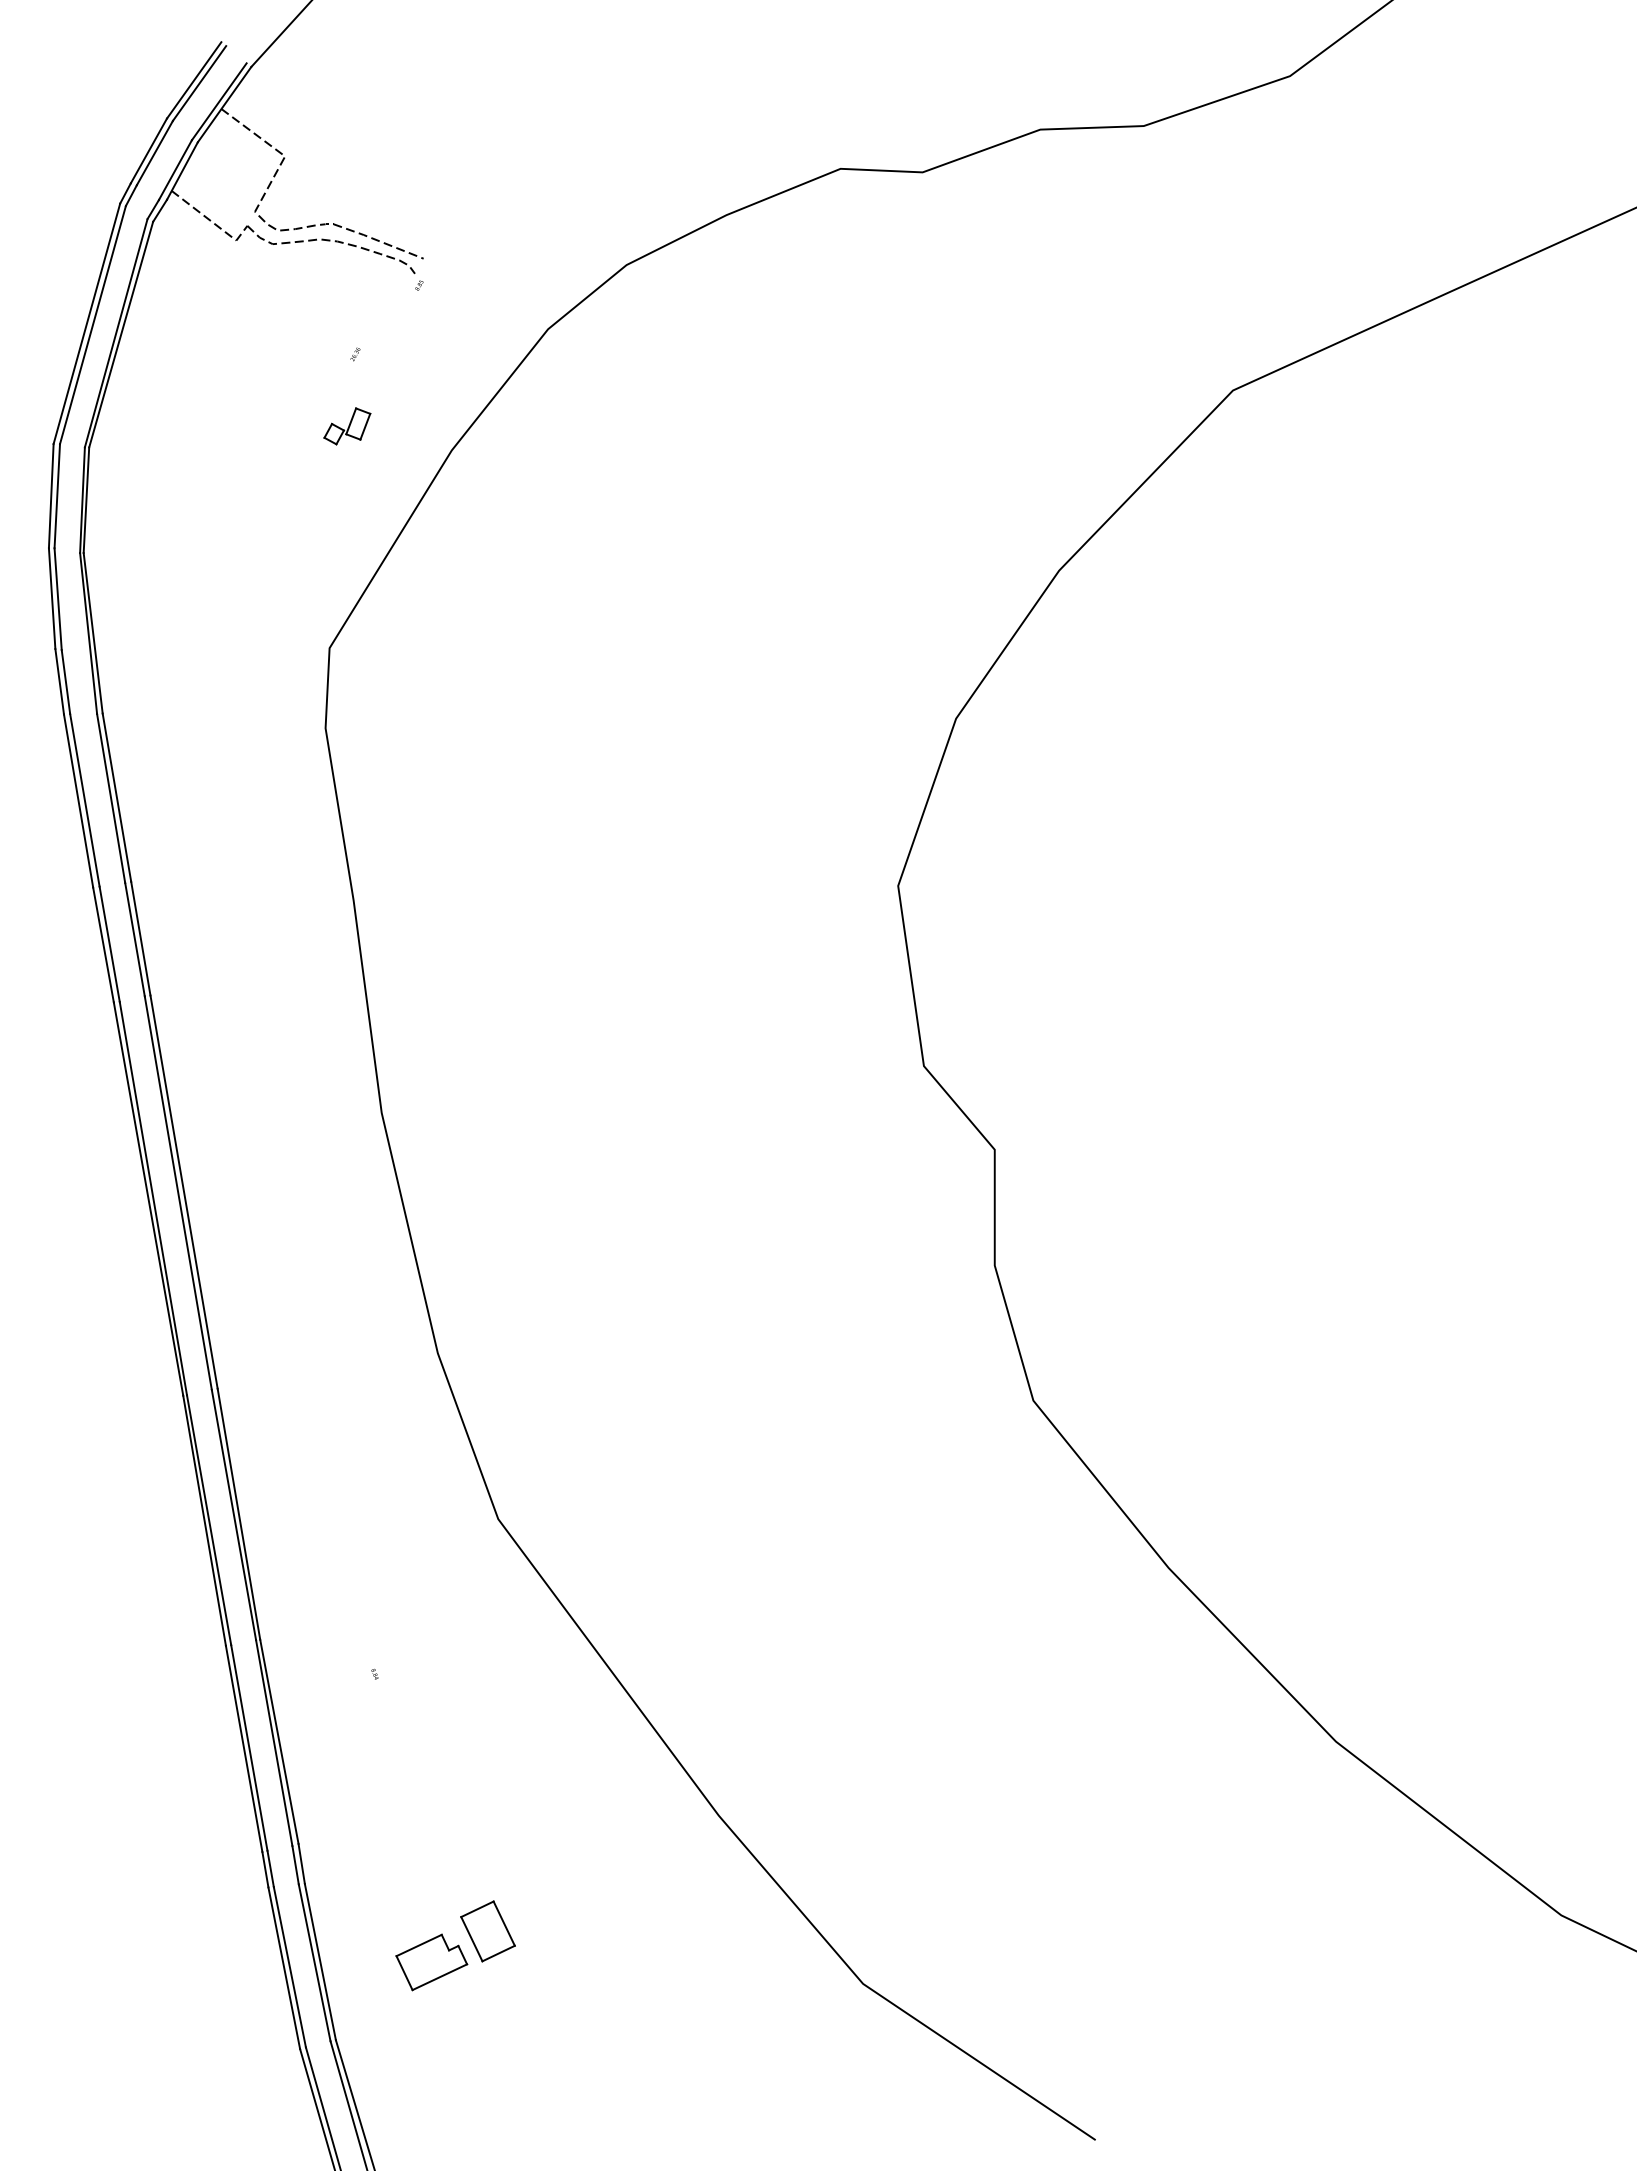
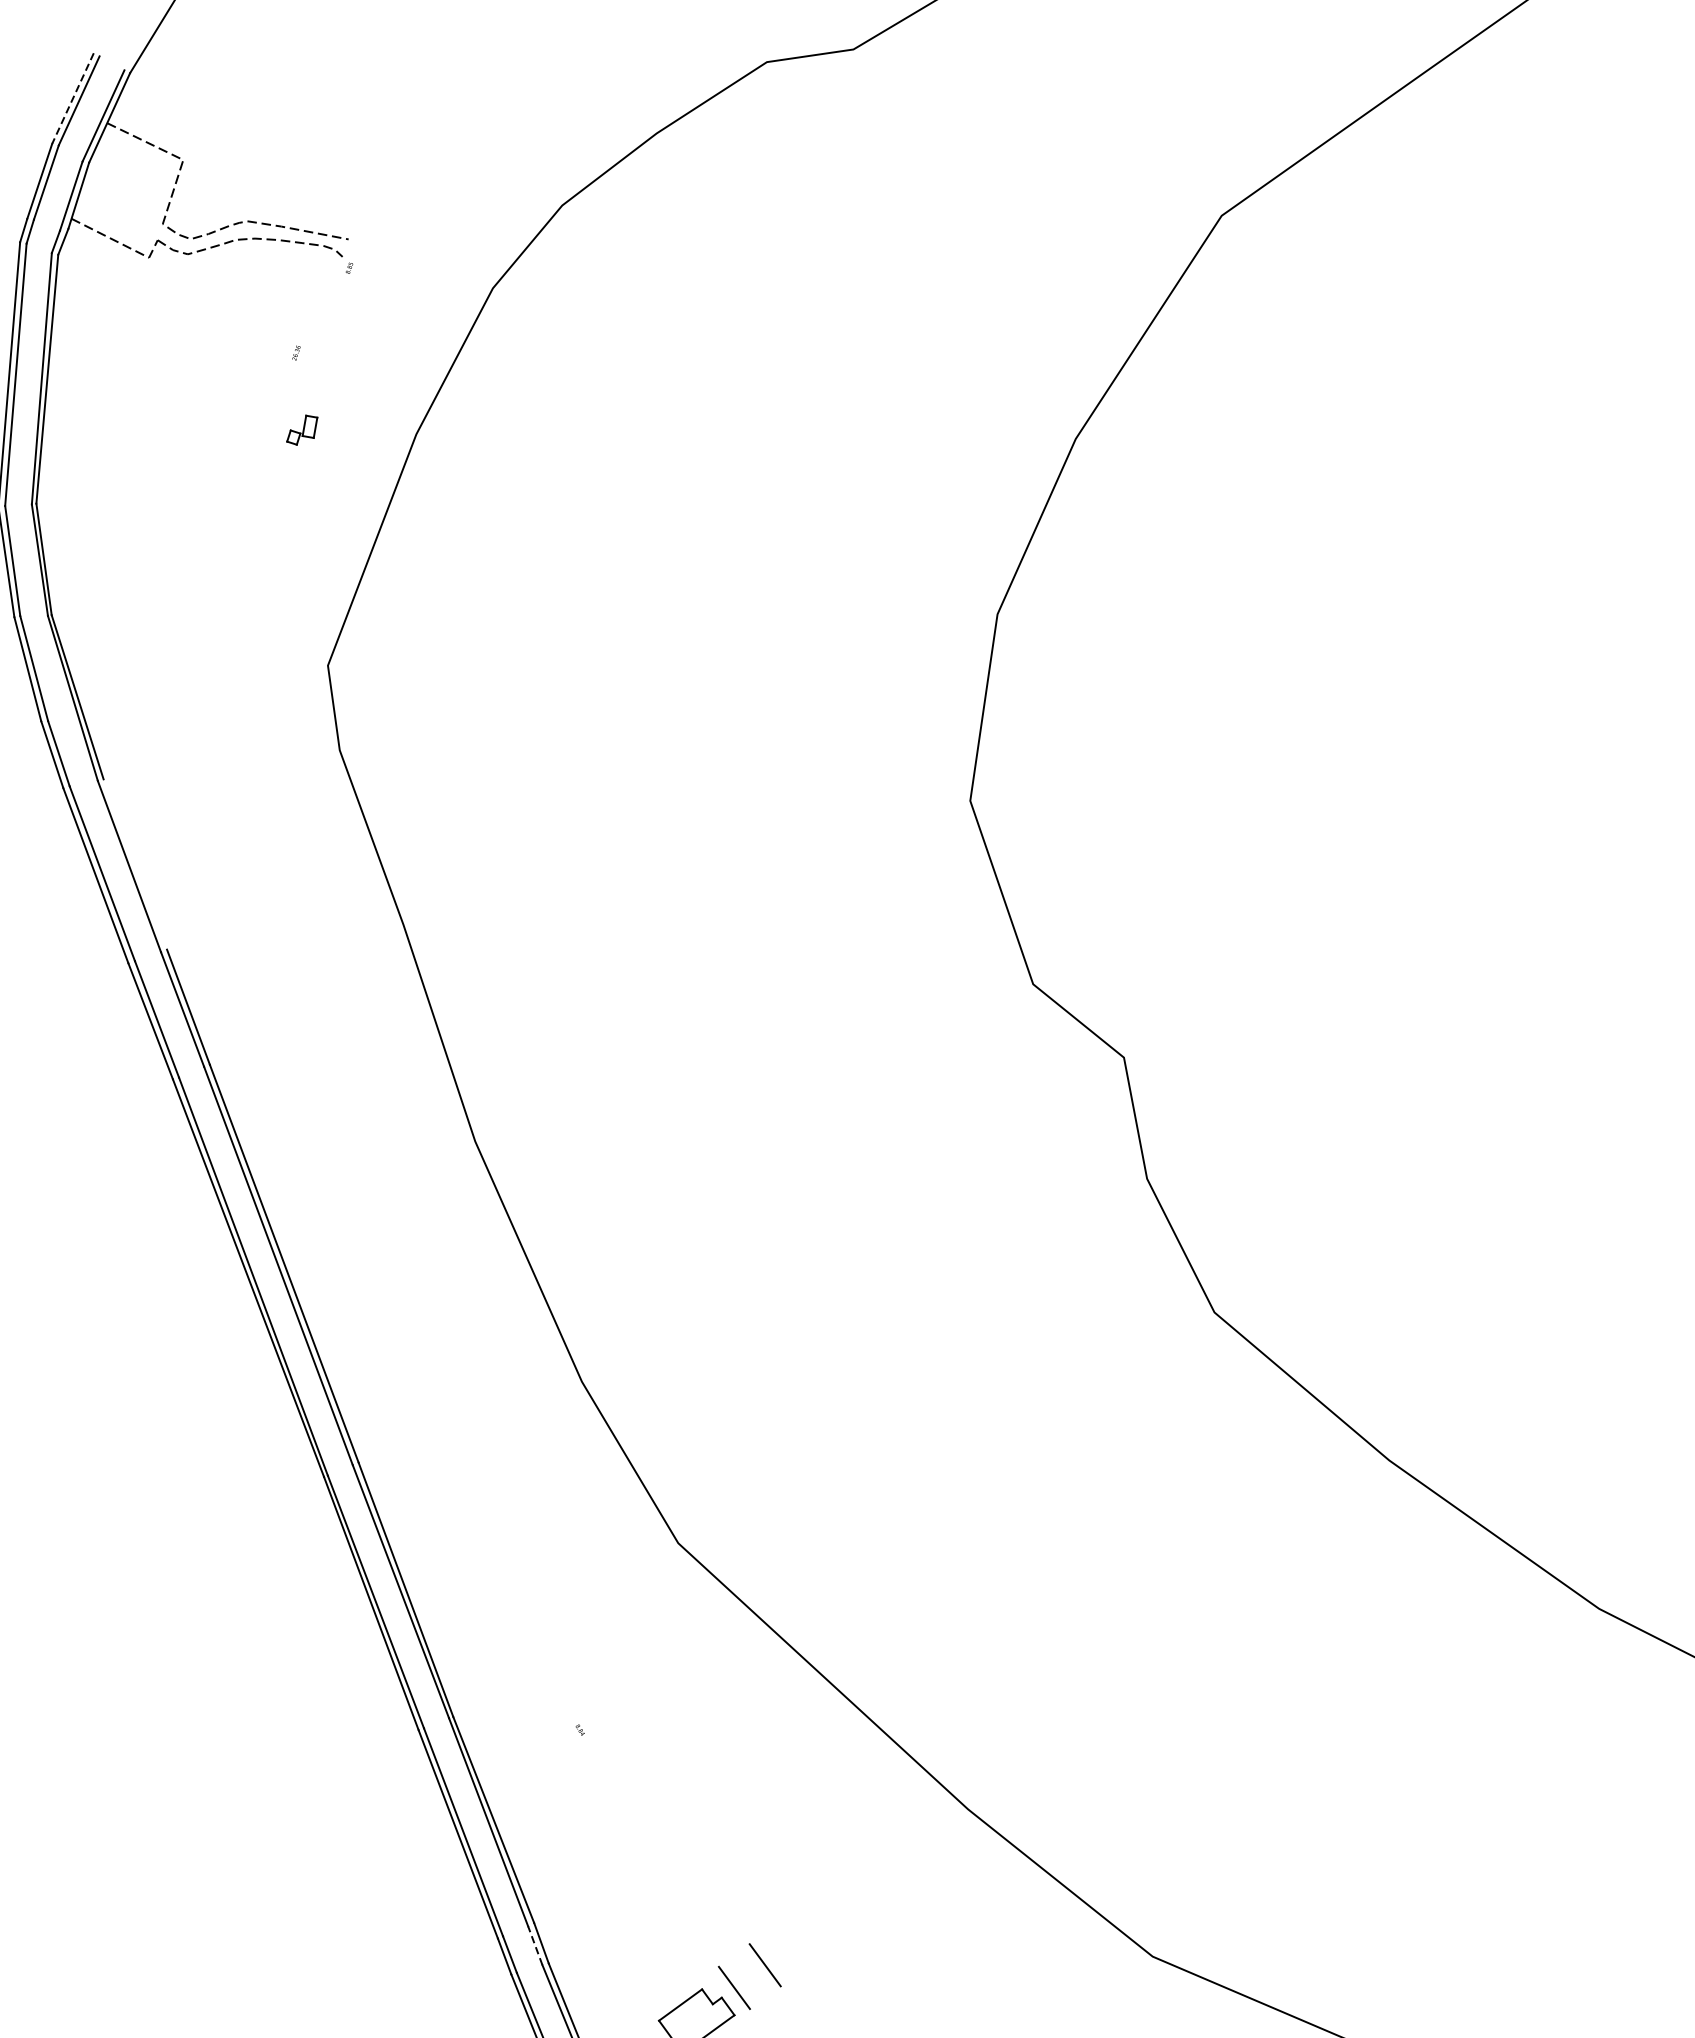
line: (194, 80) -> (73, 98), solid -> dashed
part: (347, 426) -> (302, 430), size x0.7
line: (116, 797) -> (134, 864), removed
line: (295, 1864) -> (535, 1945), solid -> dashed
line: (477, 1909) -> (734, 1955), removed
line: (498, 1953) -> (765, 1997), removed

